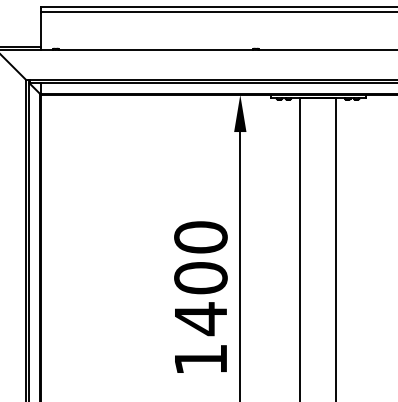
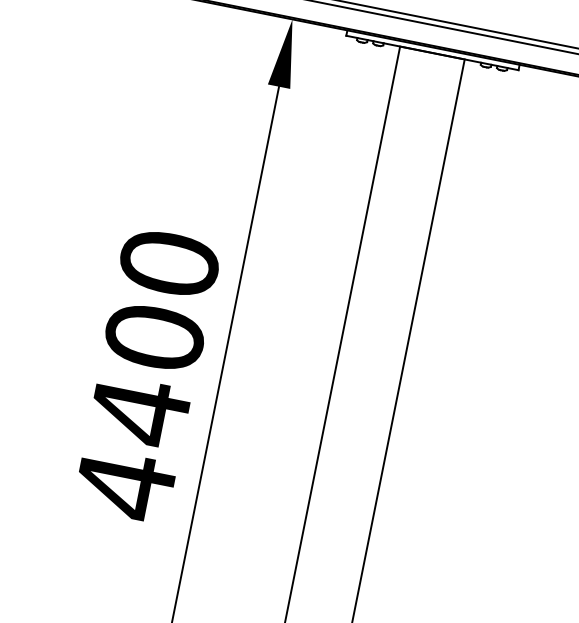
text: (200, 359) -> (124, 484), 1400 -> 4400

